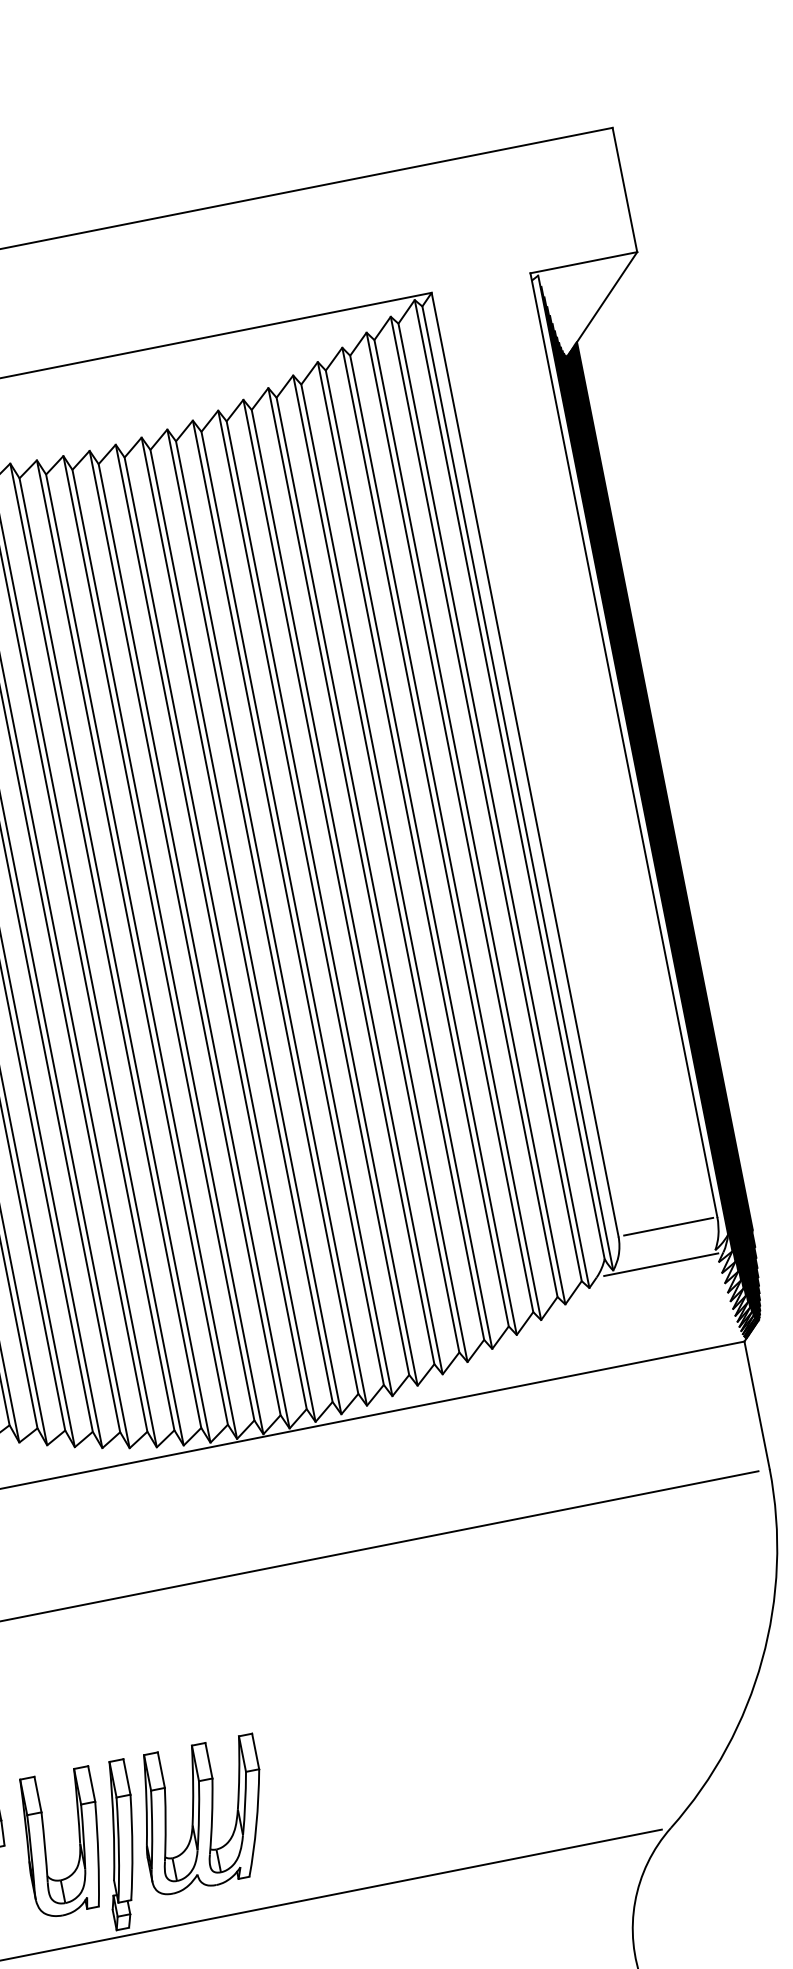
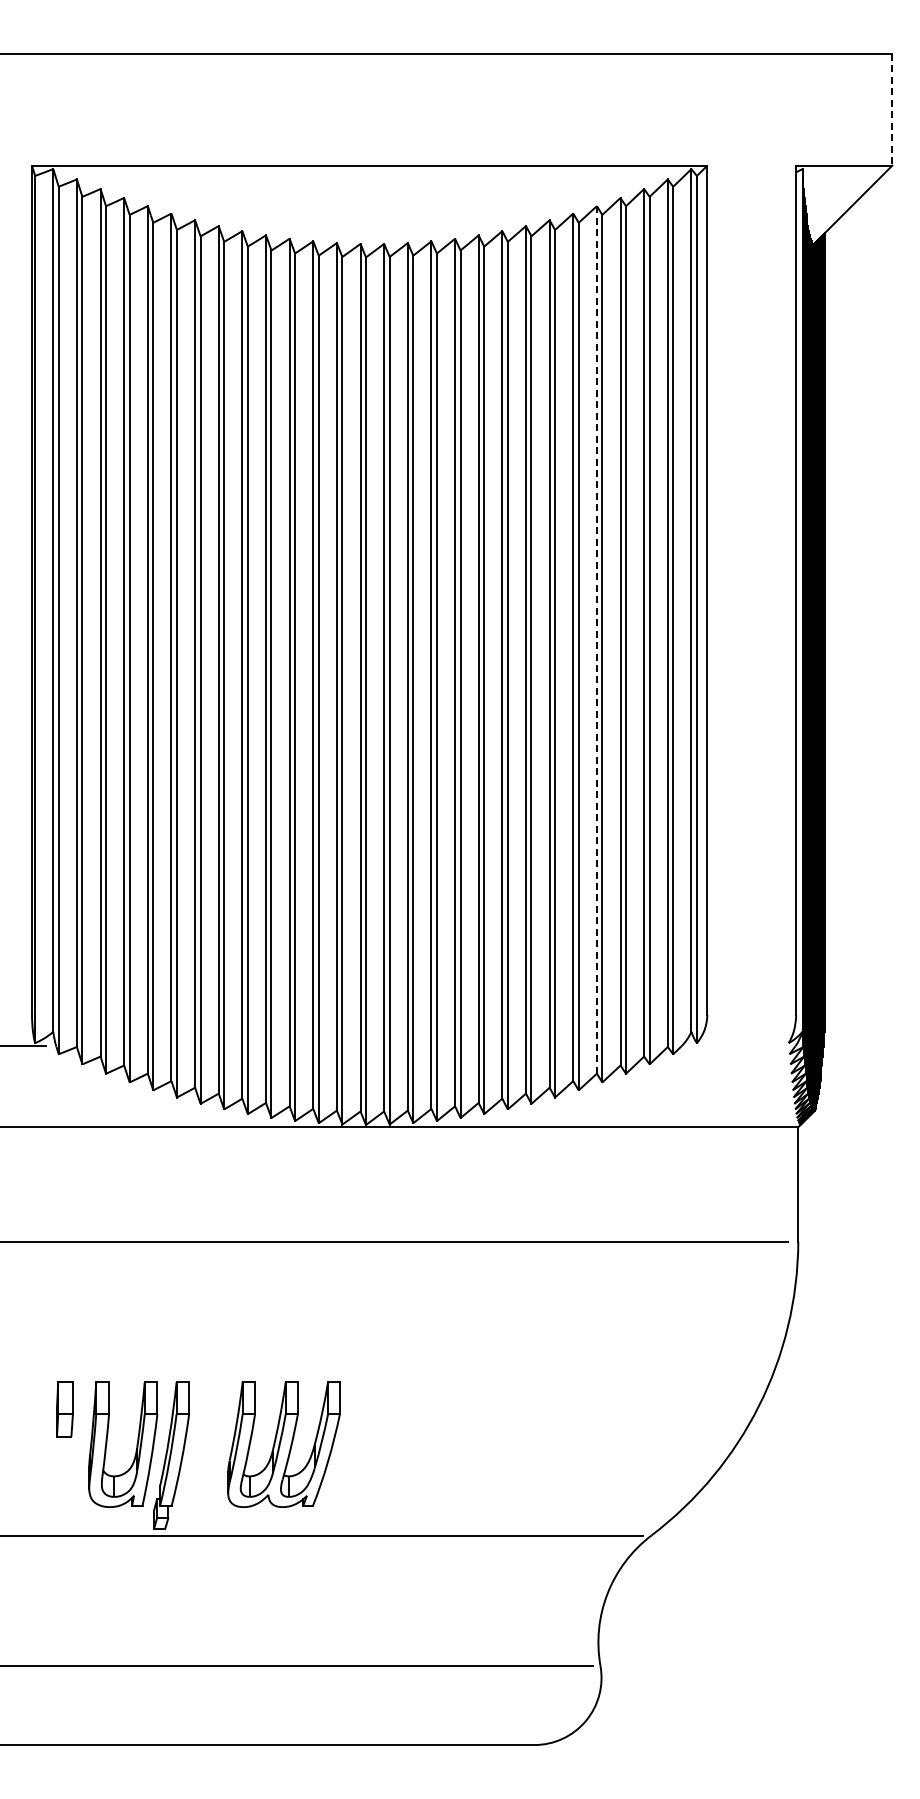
line: (625, 189) -> (892, 109), solid -> dashed
line: (412, 843) -> (596, 639), solid -> dashed
line: (668, 1226) -> (752, 1014), removed
line: (661, 1264) -> (739, 1046), removed
part: (203, 1815) -> (283, 1444), moved

